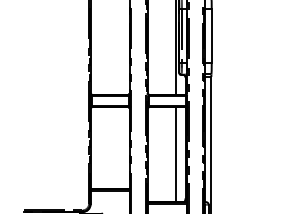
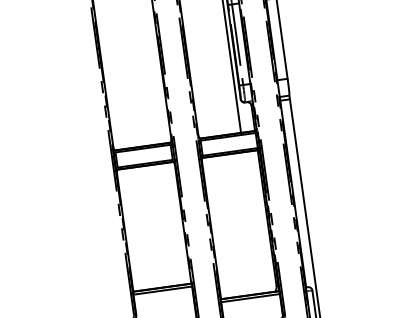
line: (176, 154) -> (253, 222), removed

